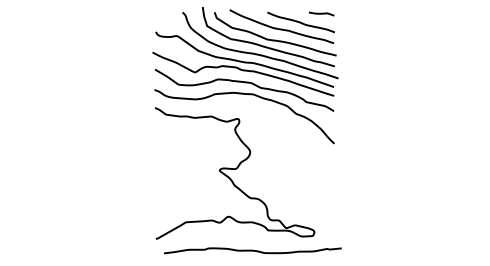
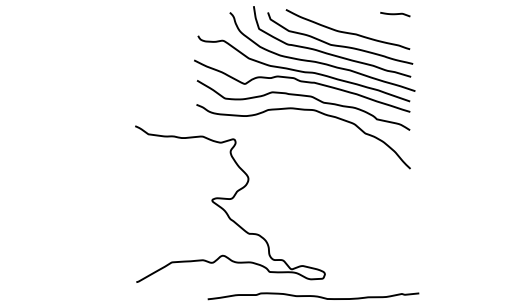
curve: (301, 22) -> (371, 24), removed
curve: (234, 169) -> (229, 199), moved

